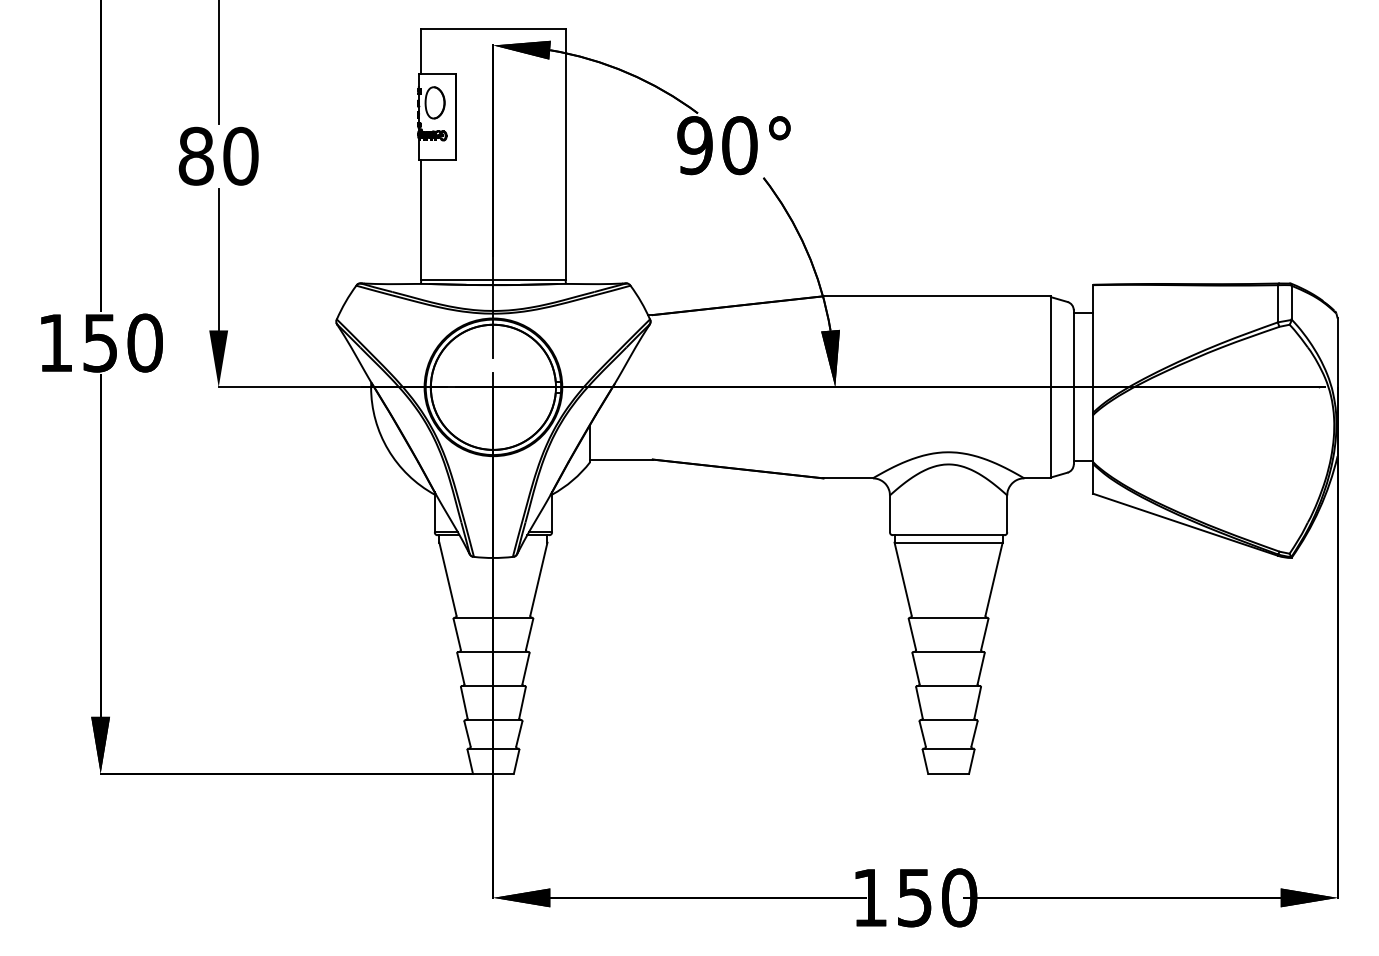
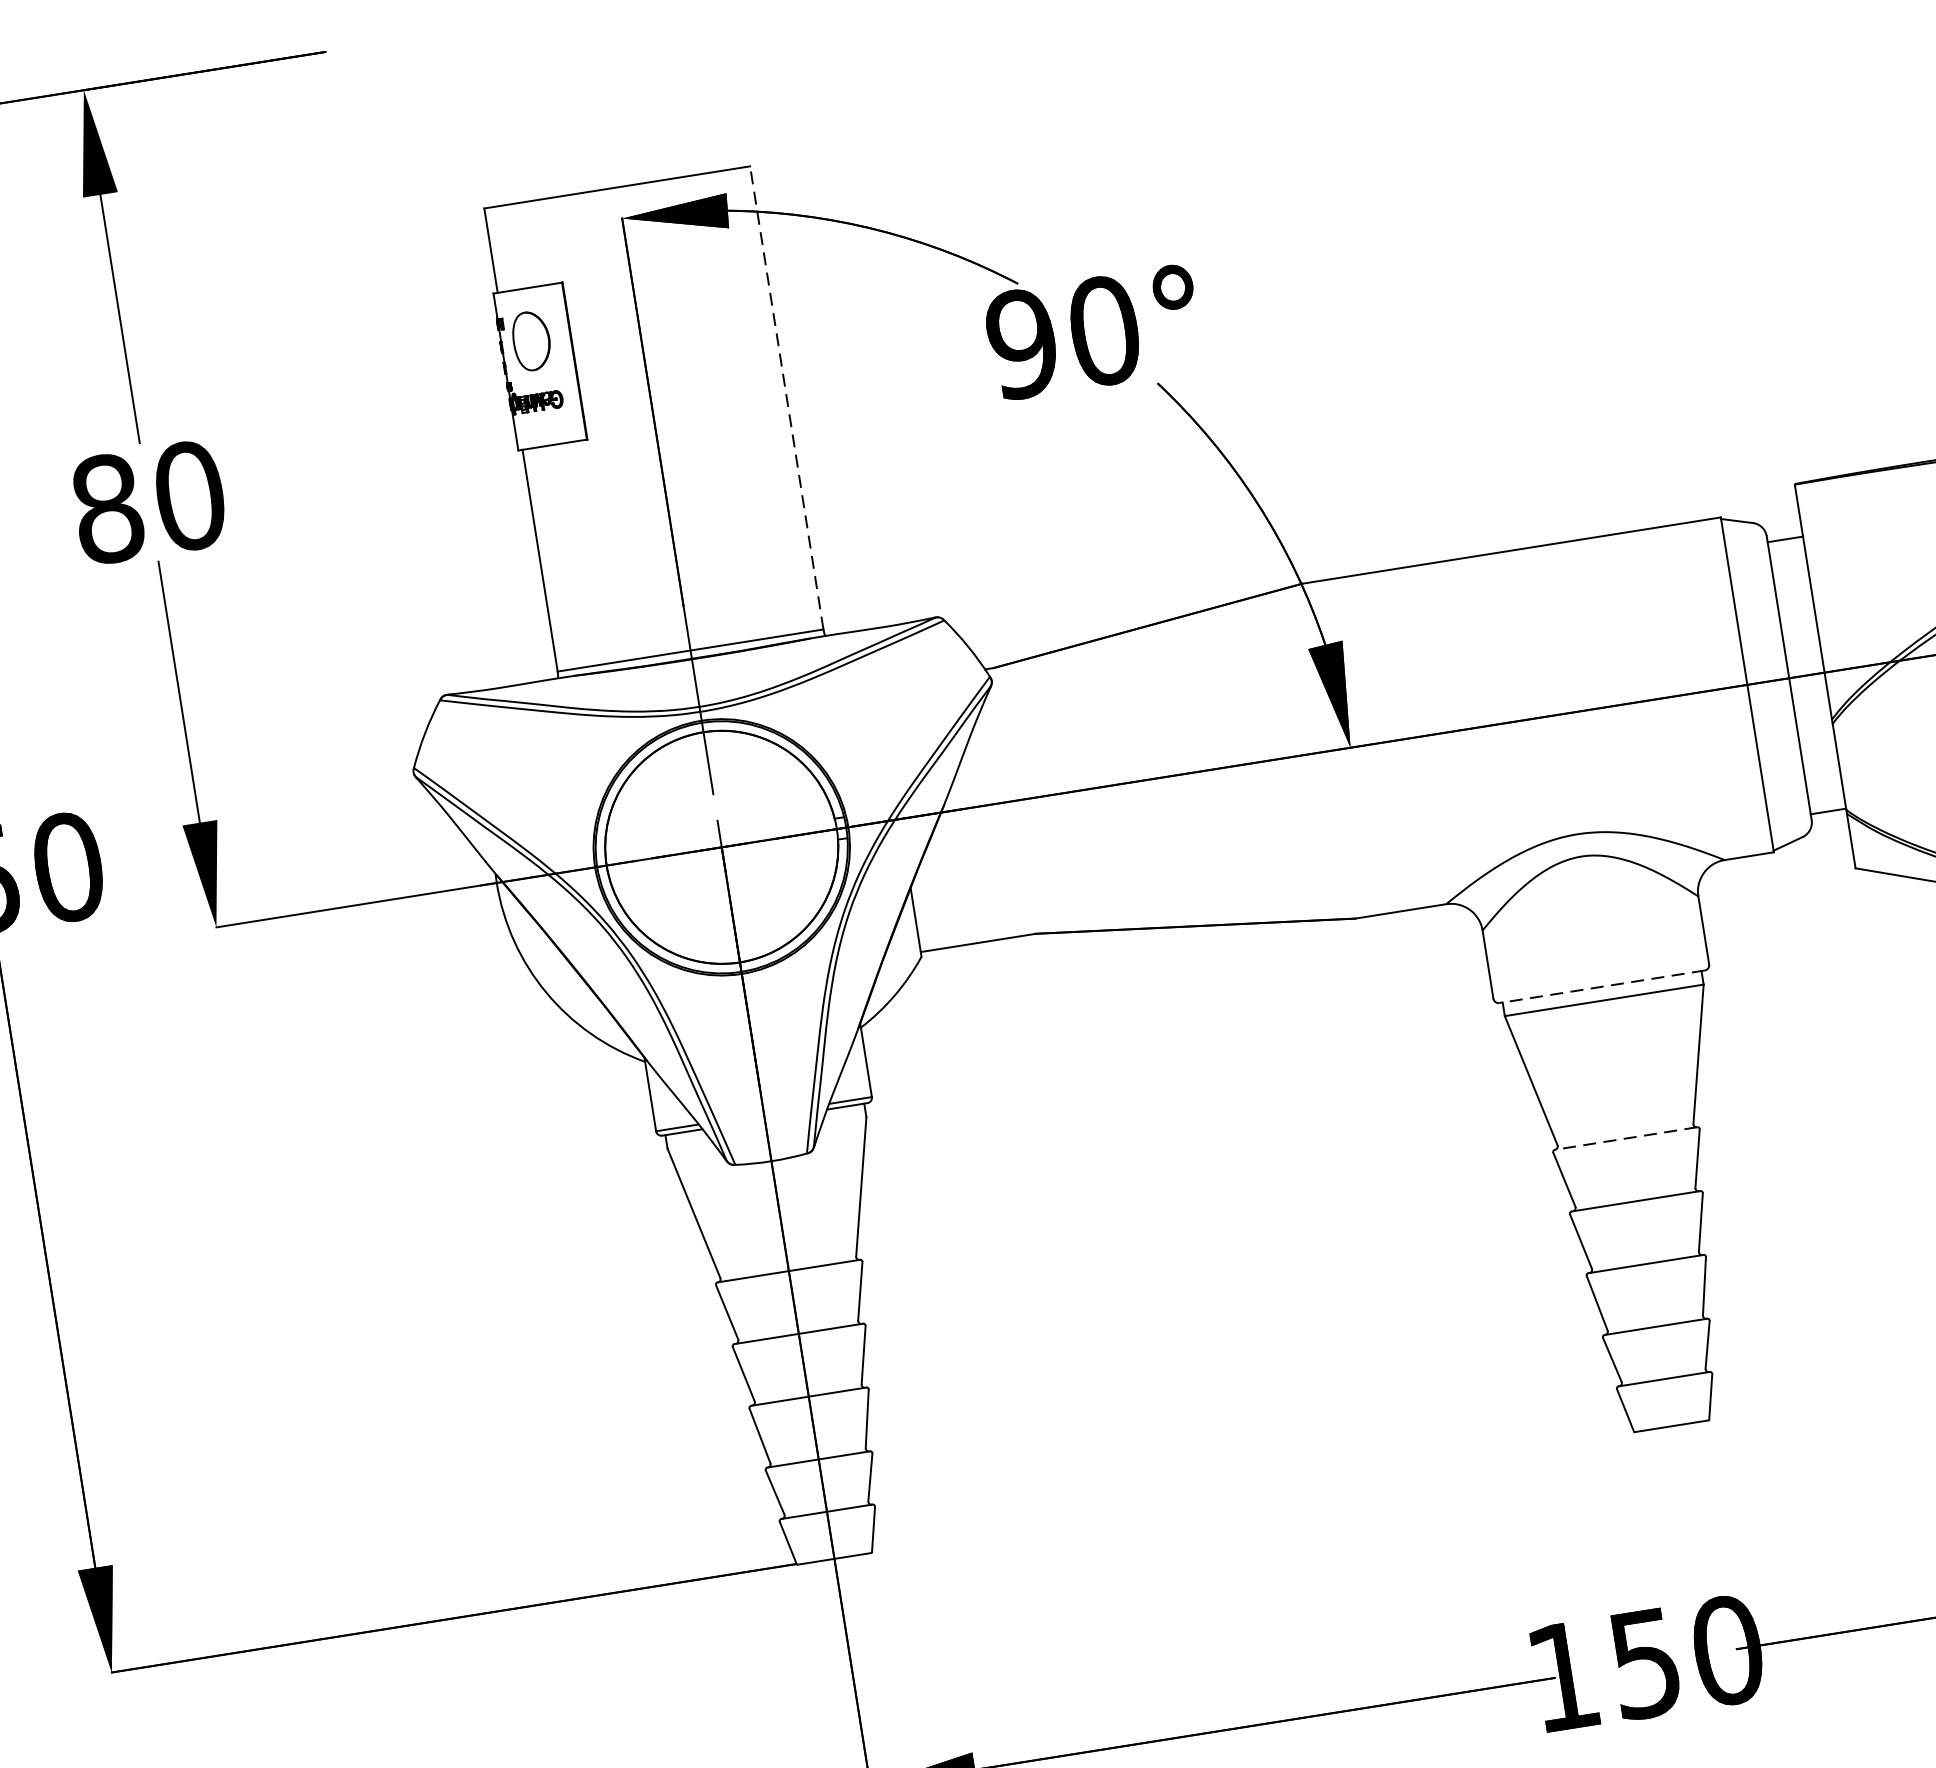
line: (565, 154) -> (786, 398), solid -> dashed
line: (948, 535) -> (1601, 987), solid -> dashed
line: (948, 617) -> (1625, 1138), solid -> dashed

